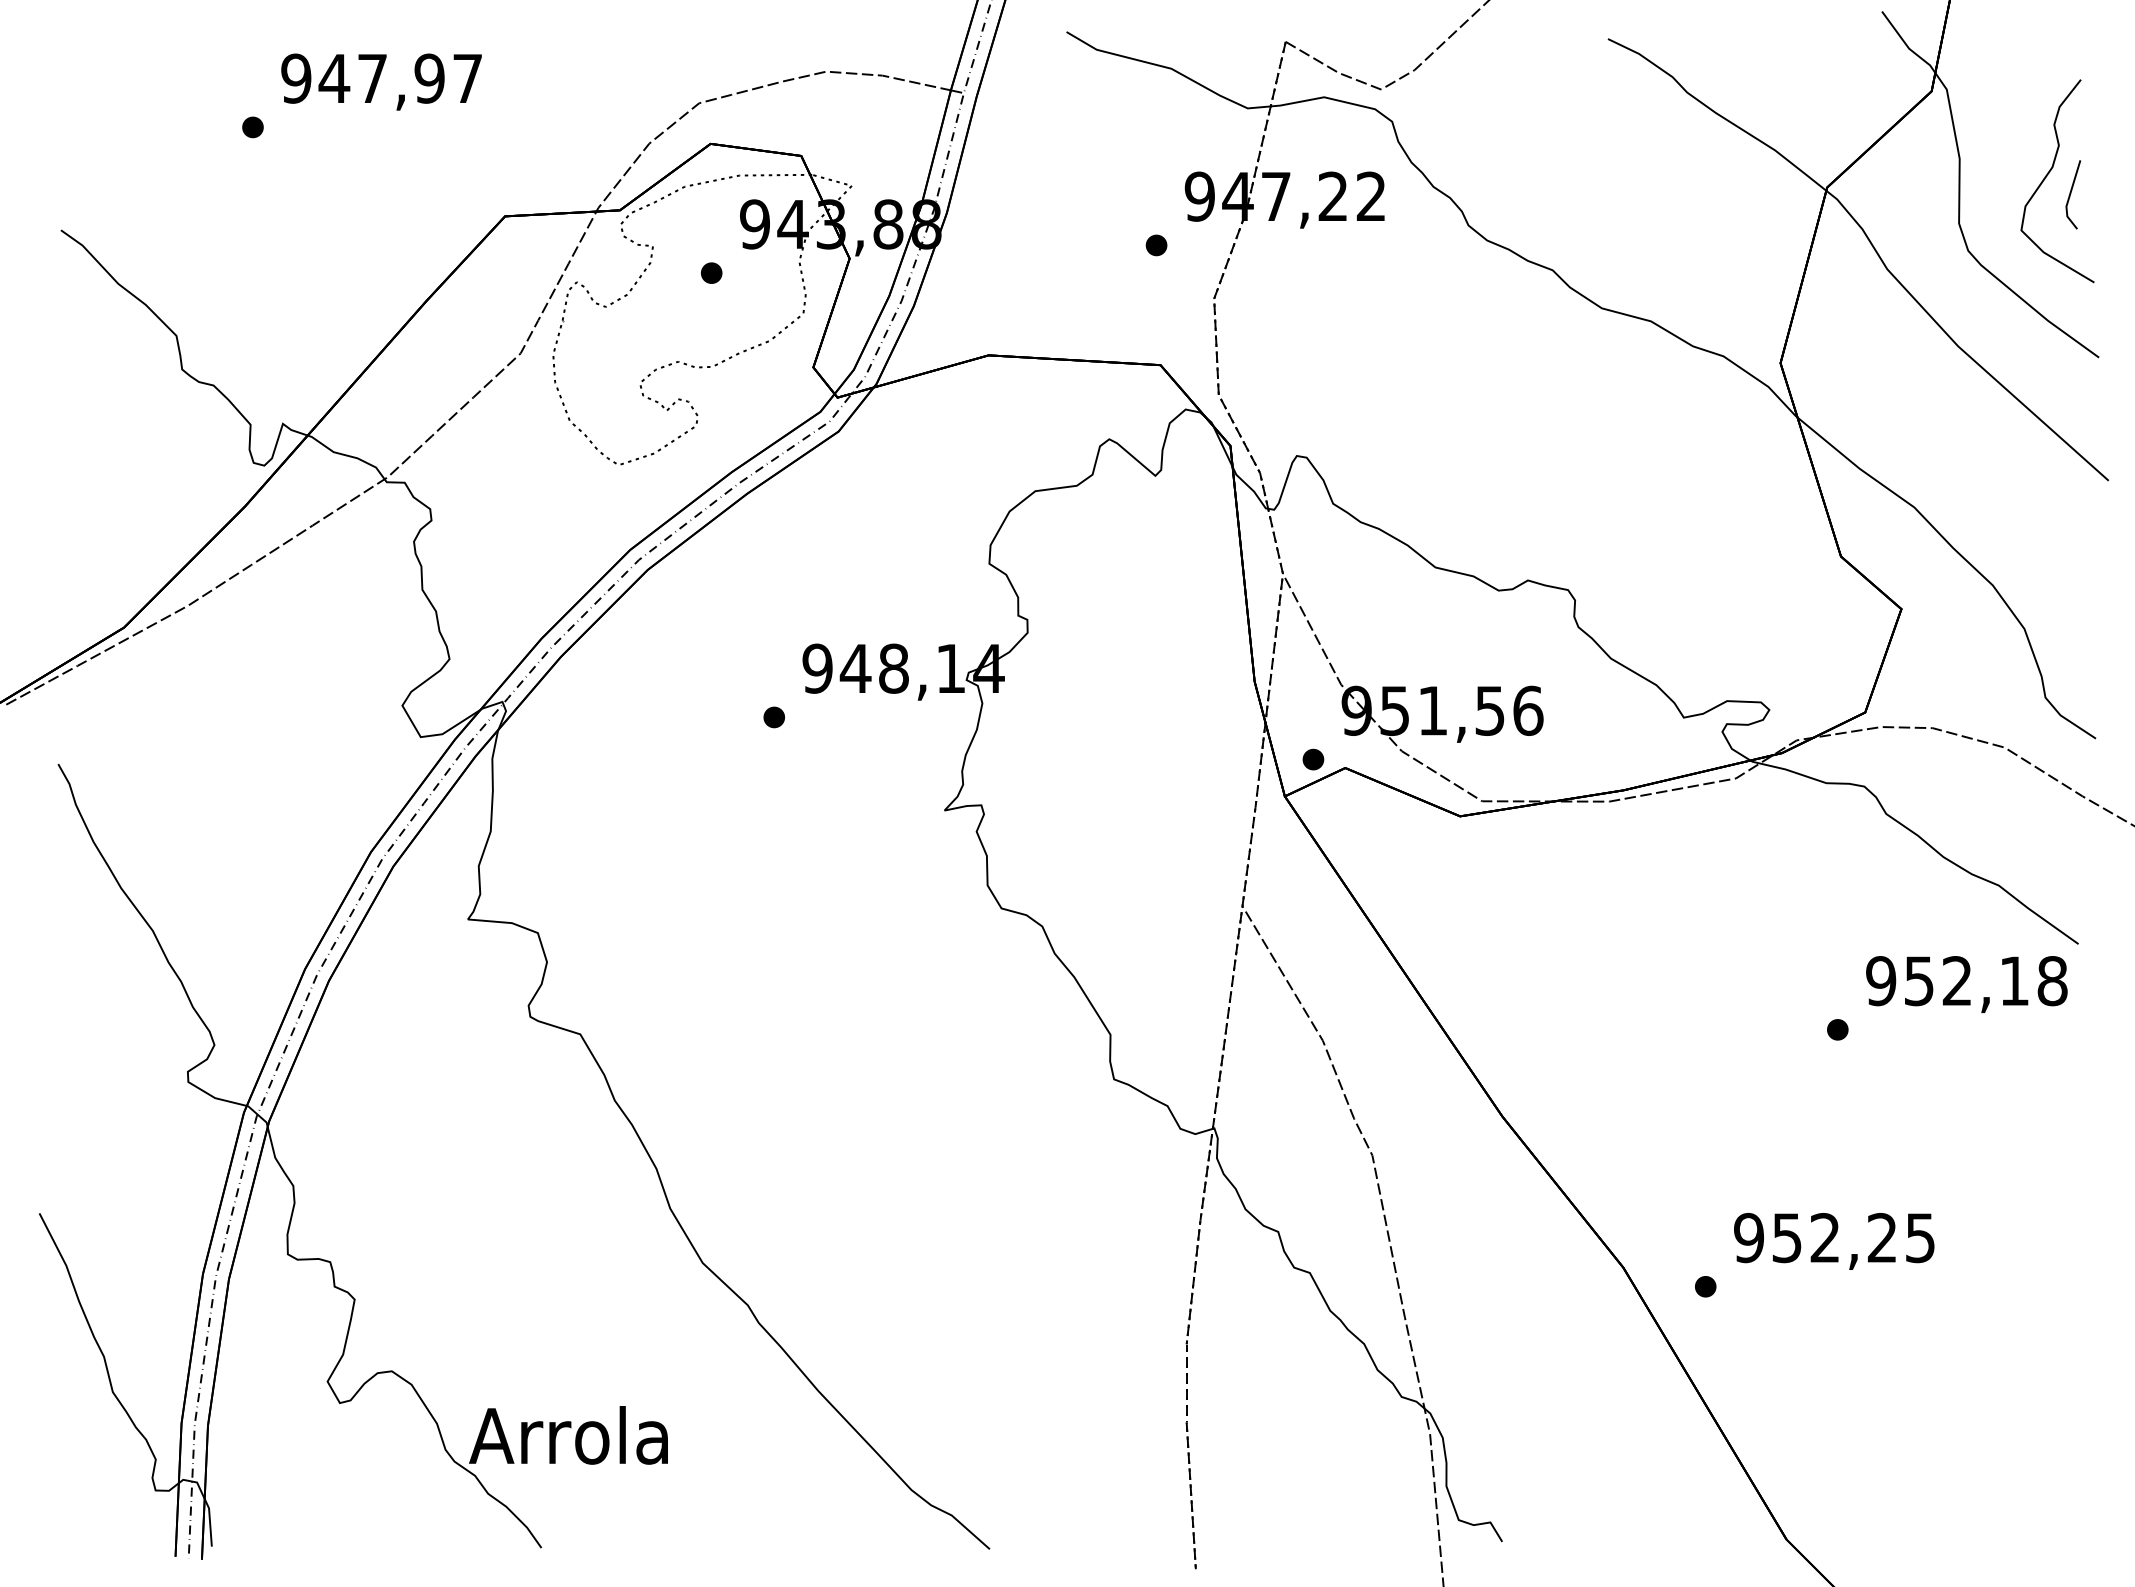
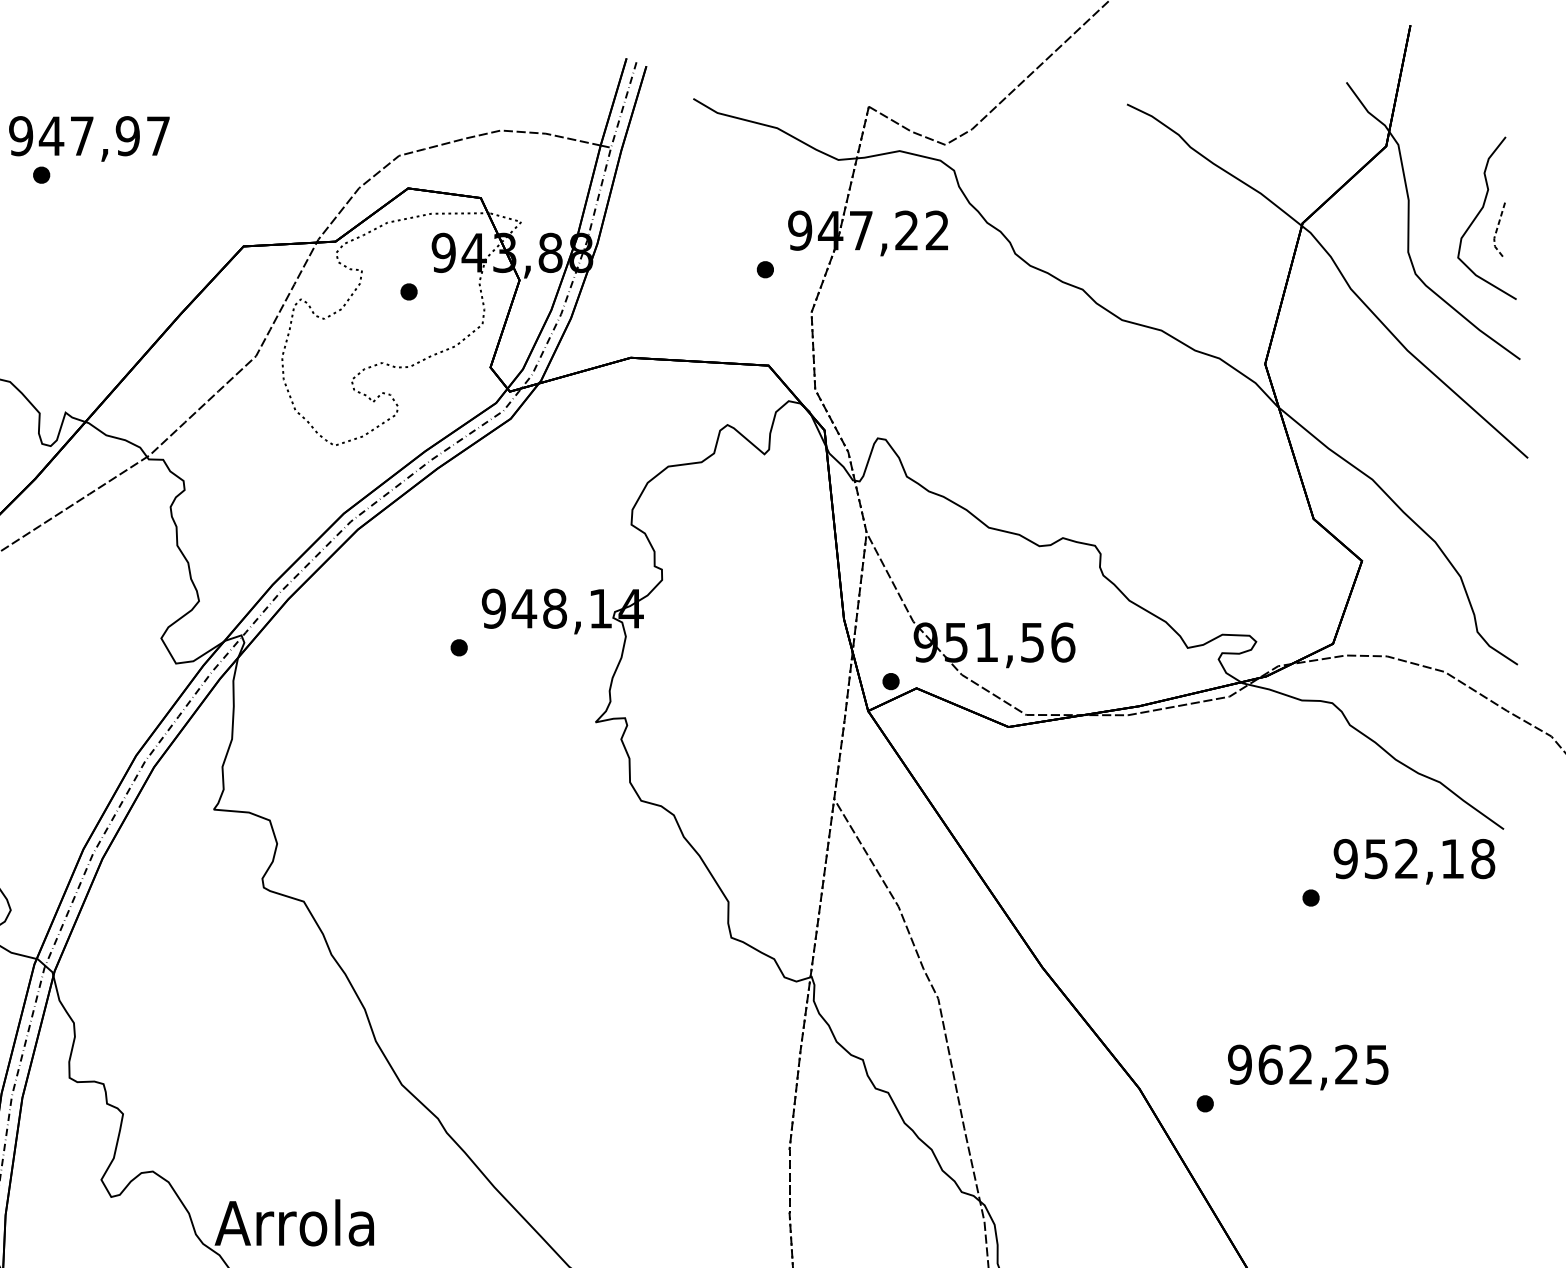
text: (381, 81) -> (89, 138), moved
line: (2069, 197) -> (1496, 231), solid -> dashed
text: (1787, 1237) -> (1270, 1064), 952,25 -> 962,25

